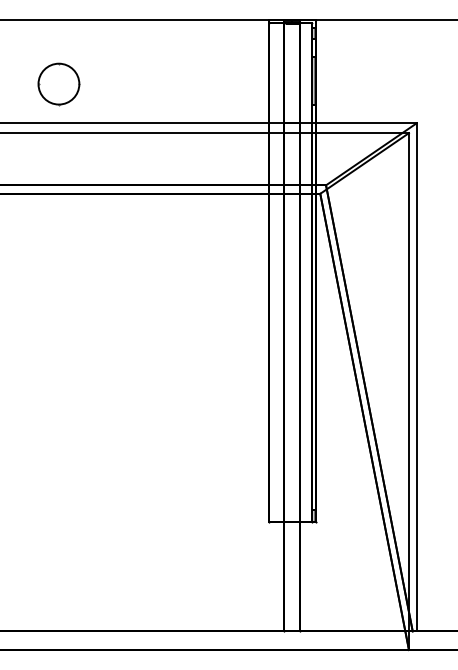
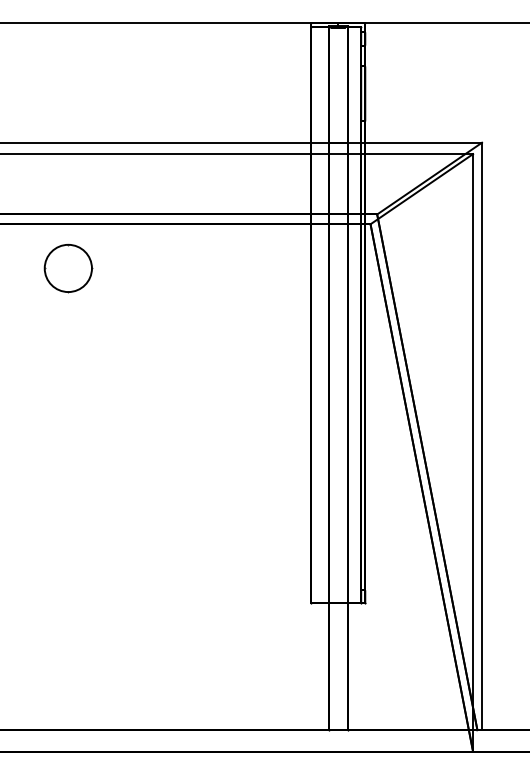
part: (59, 84) -> (68, 268), moved

